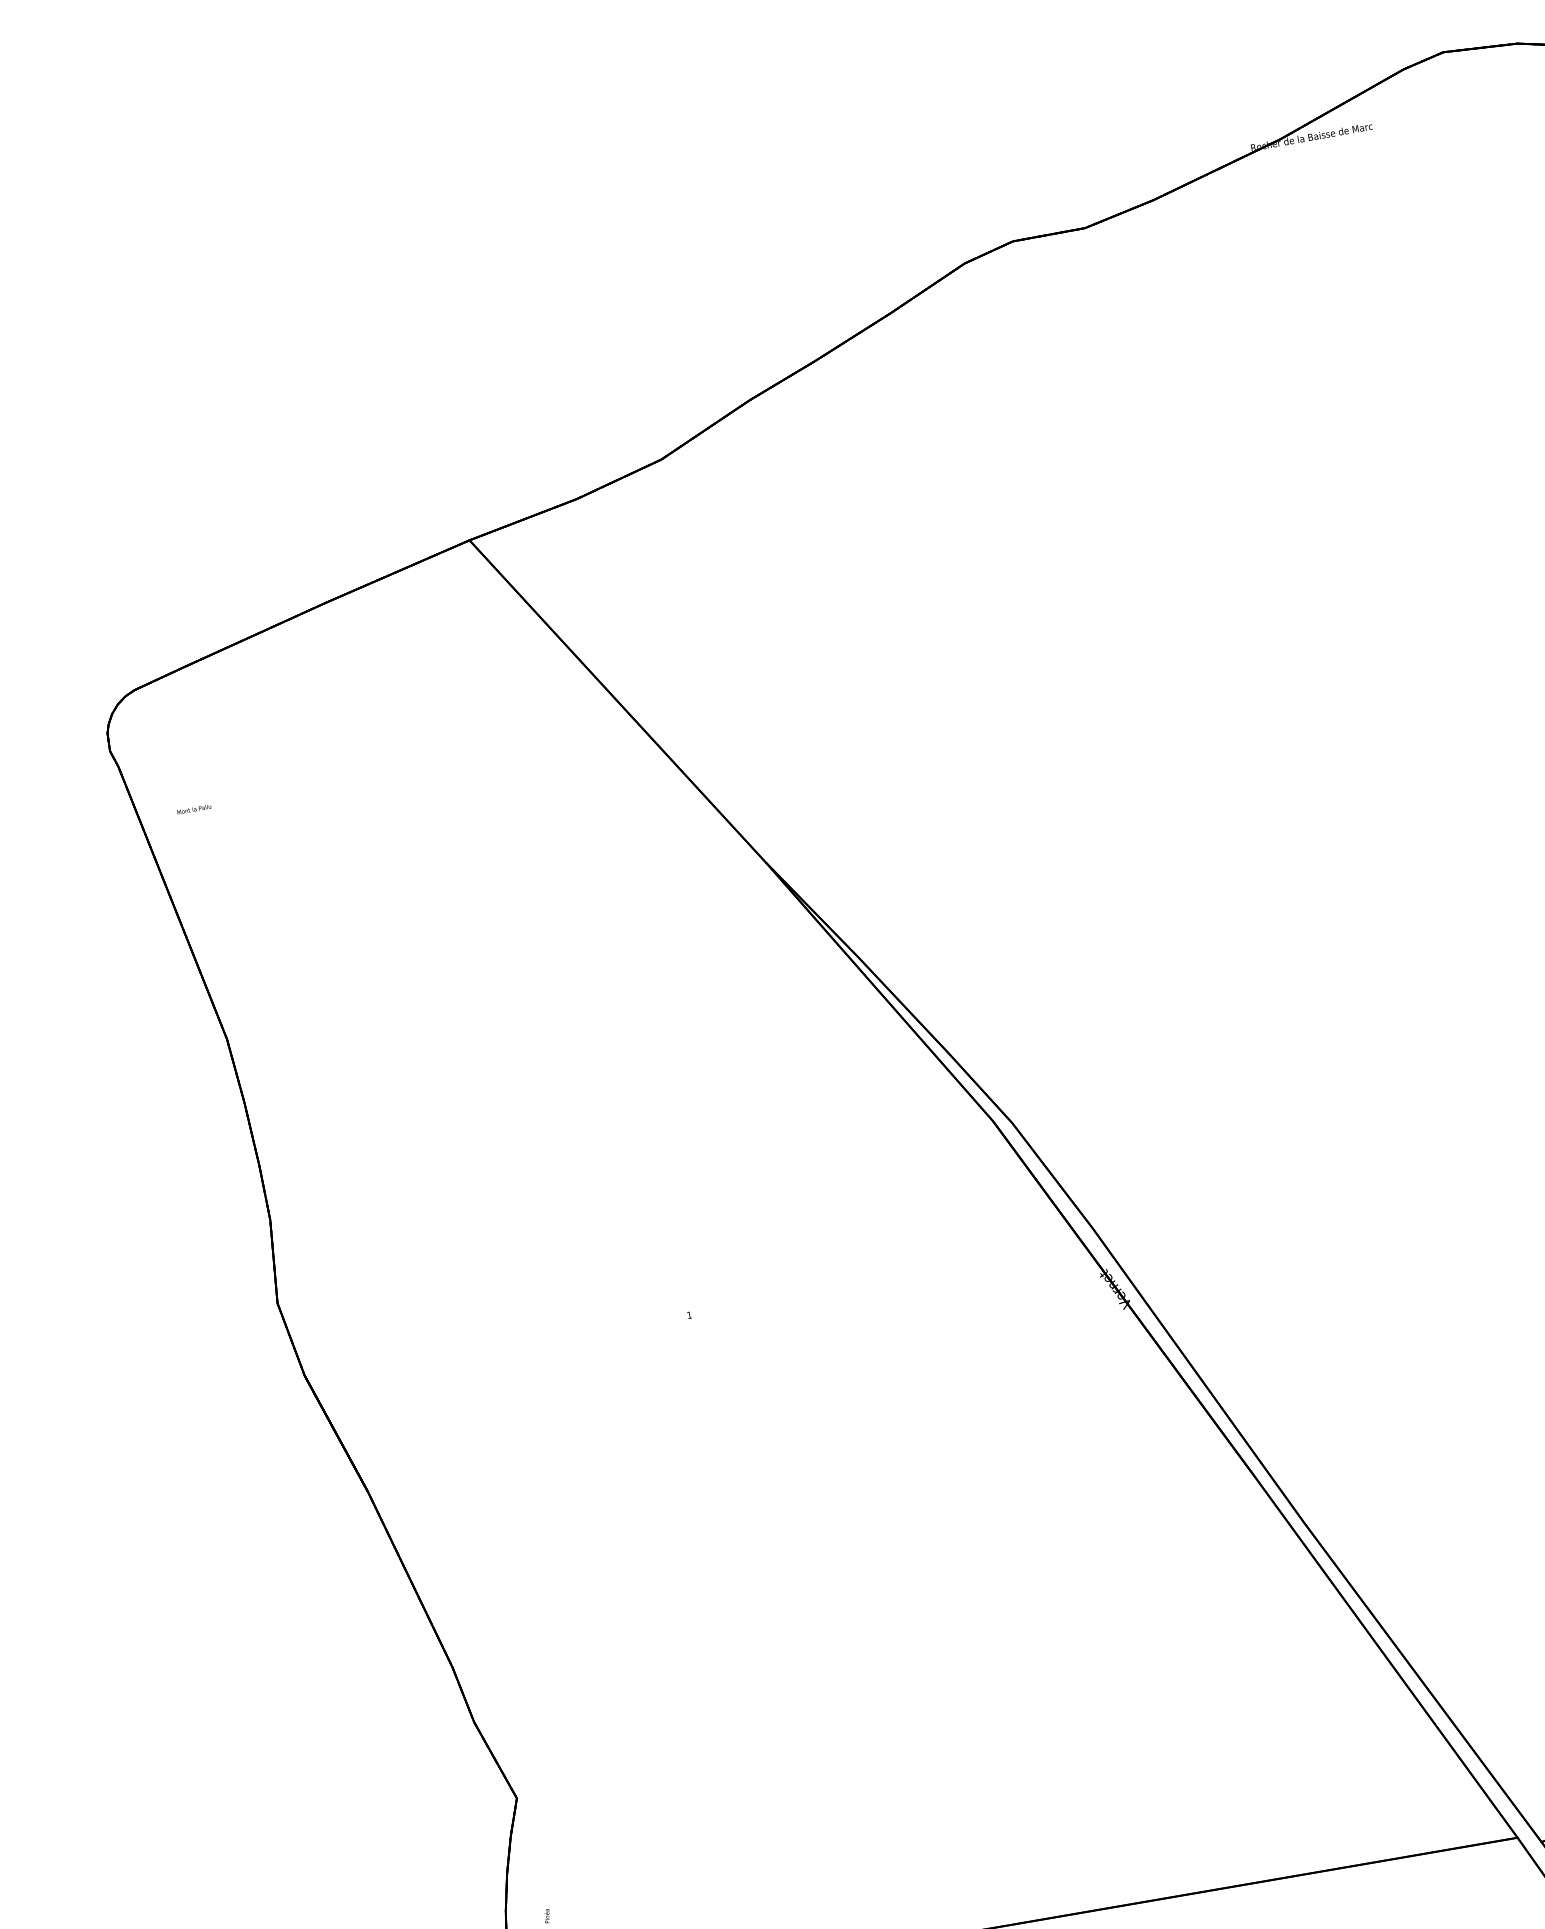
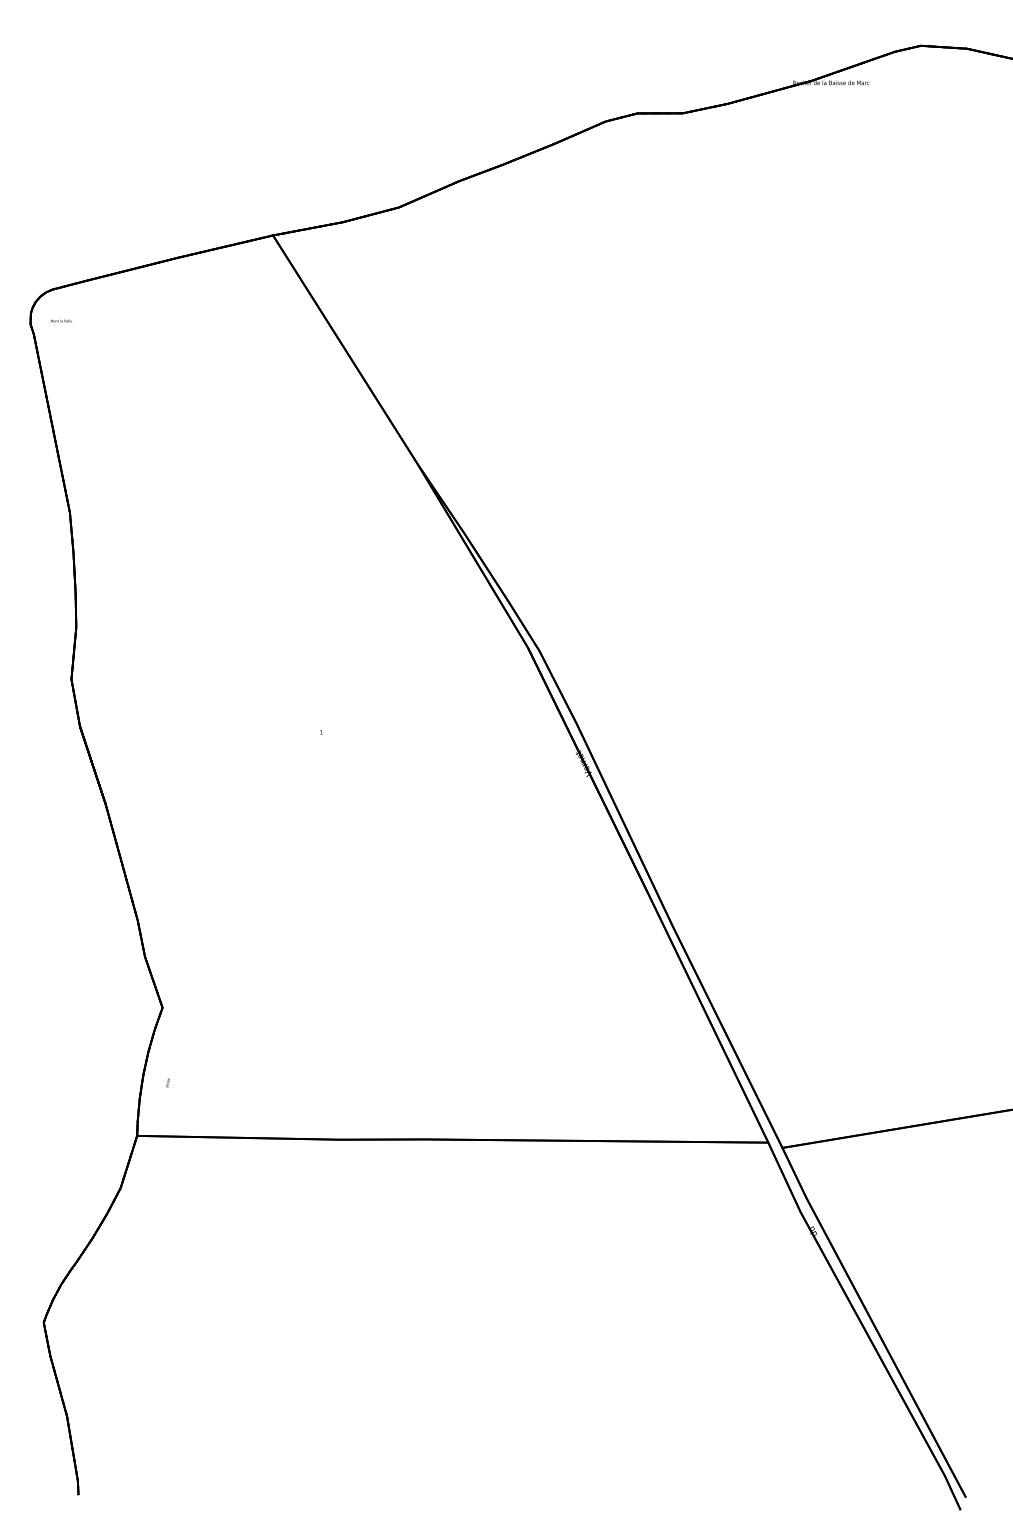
text: (192, 808) -> (60, 320), moved

